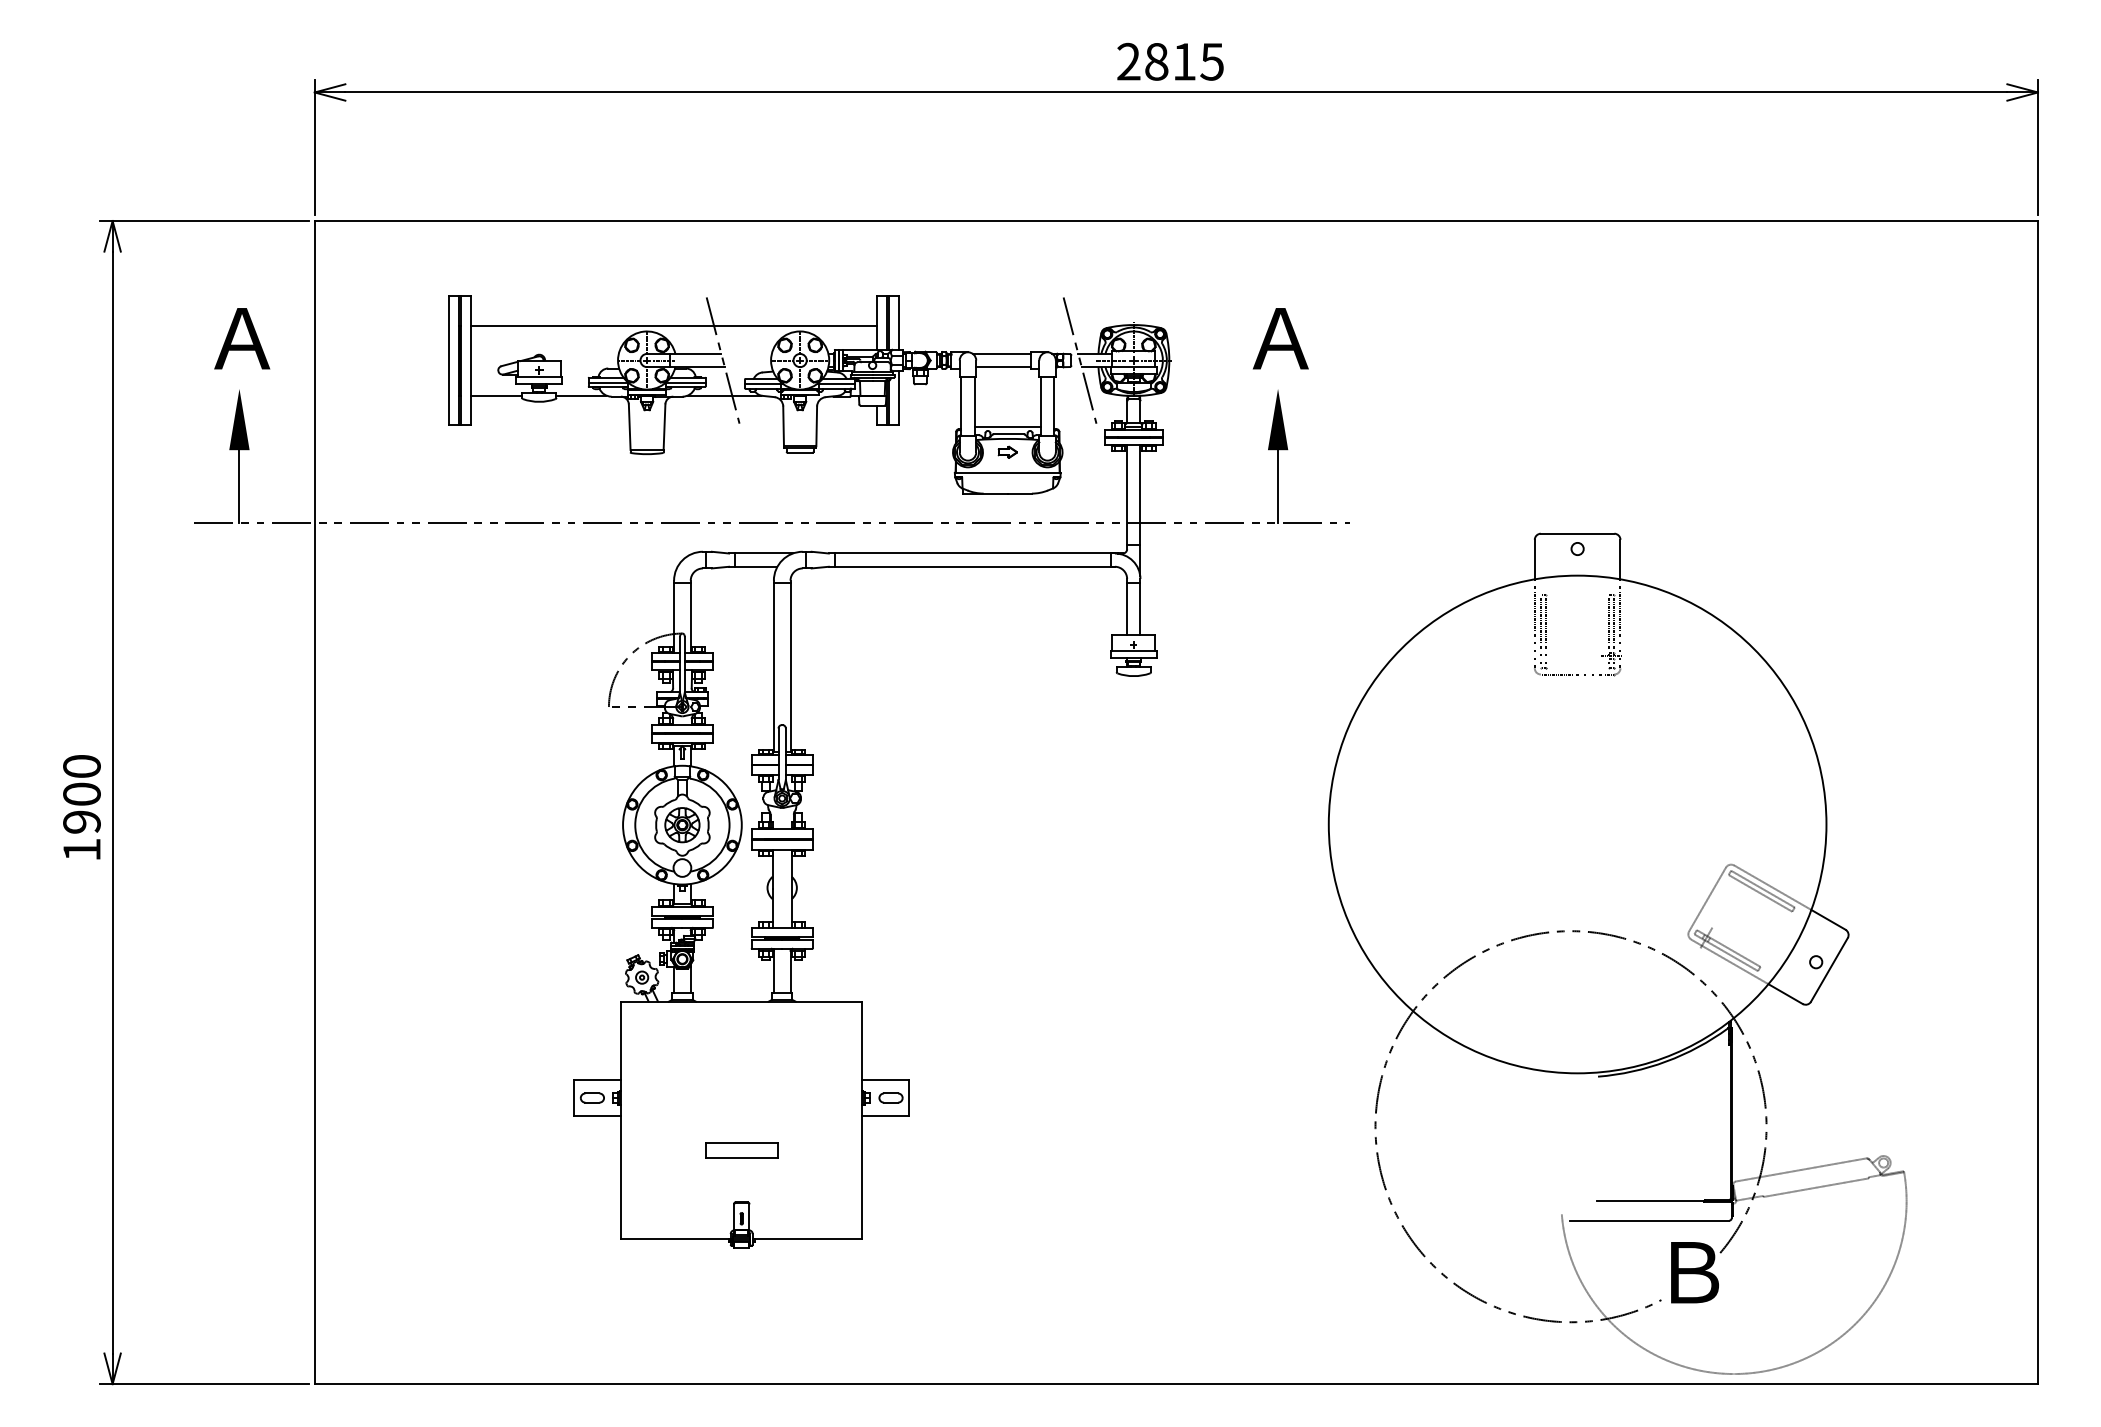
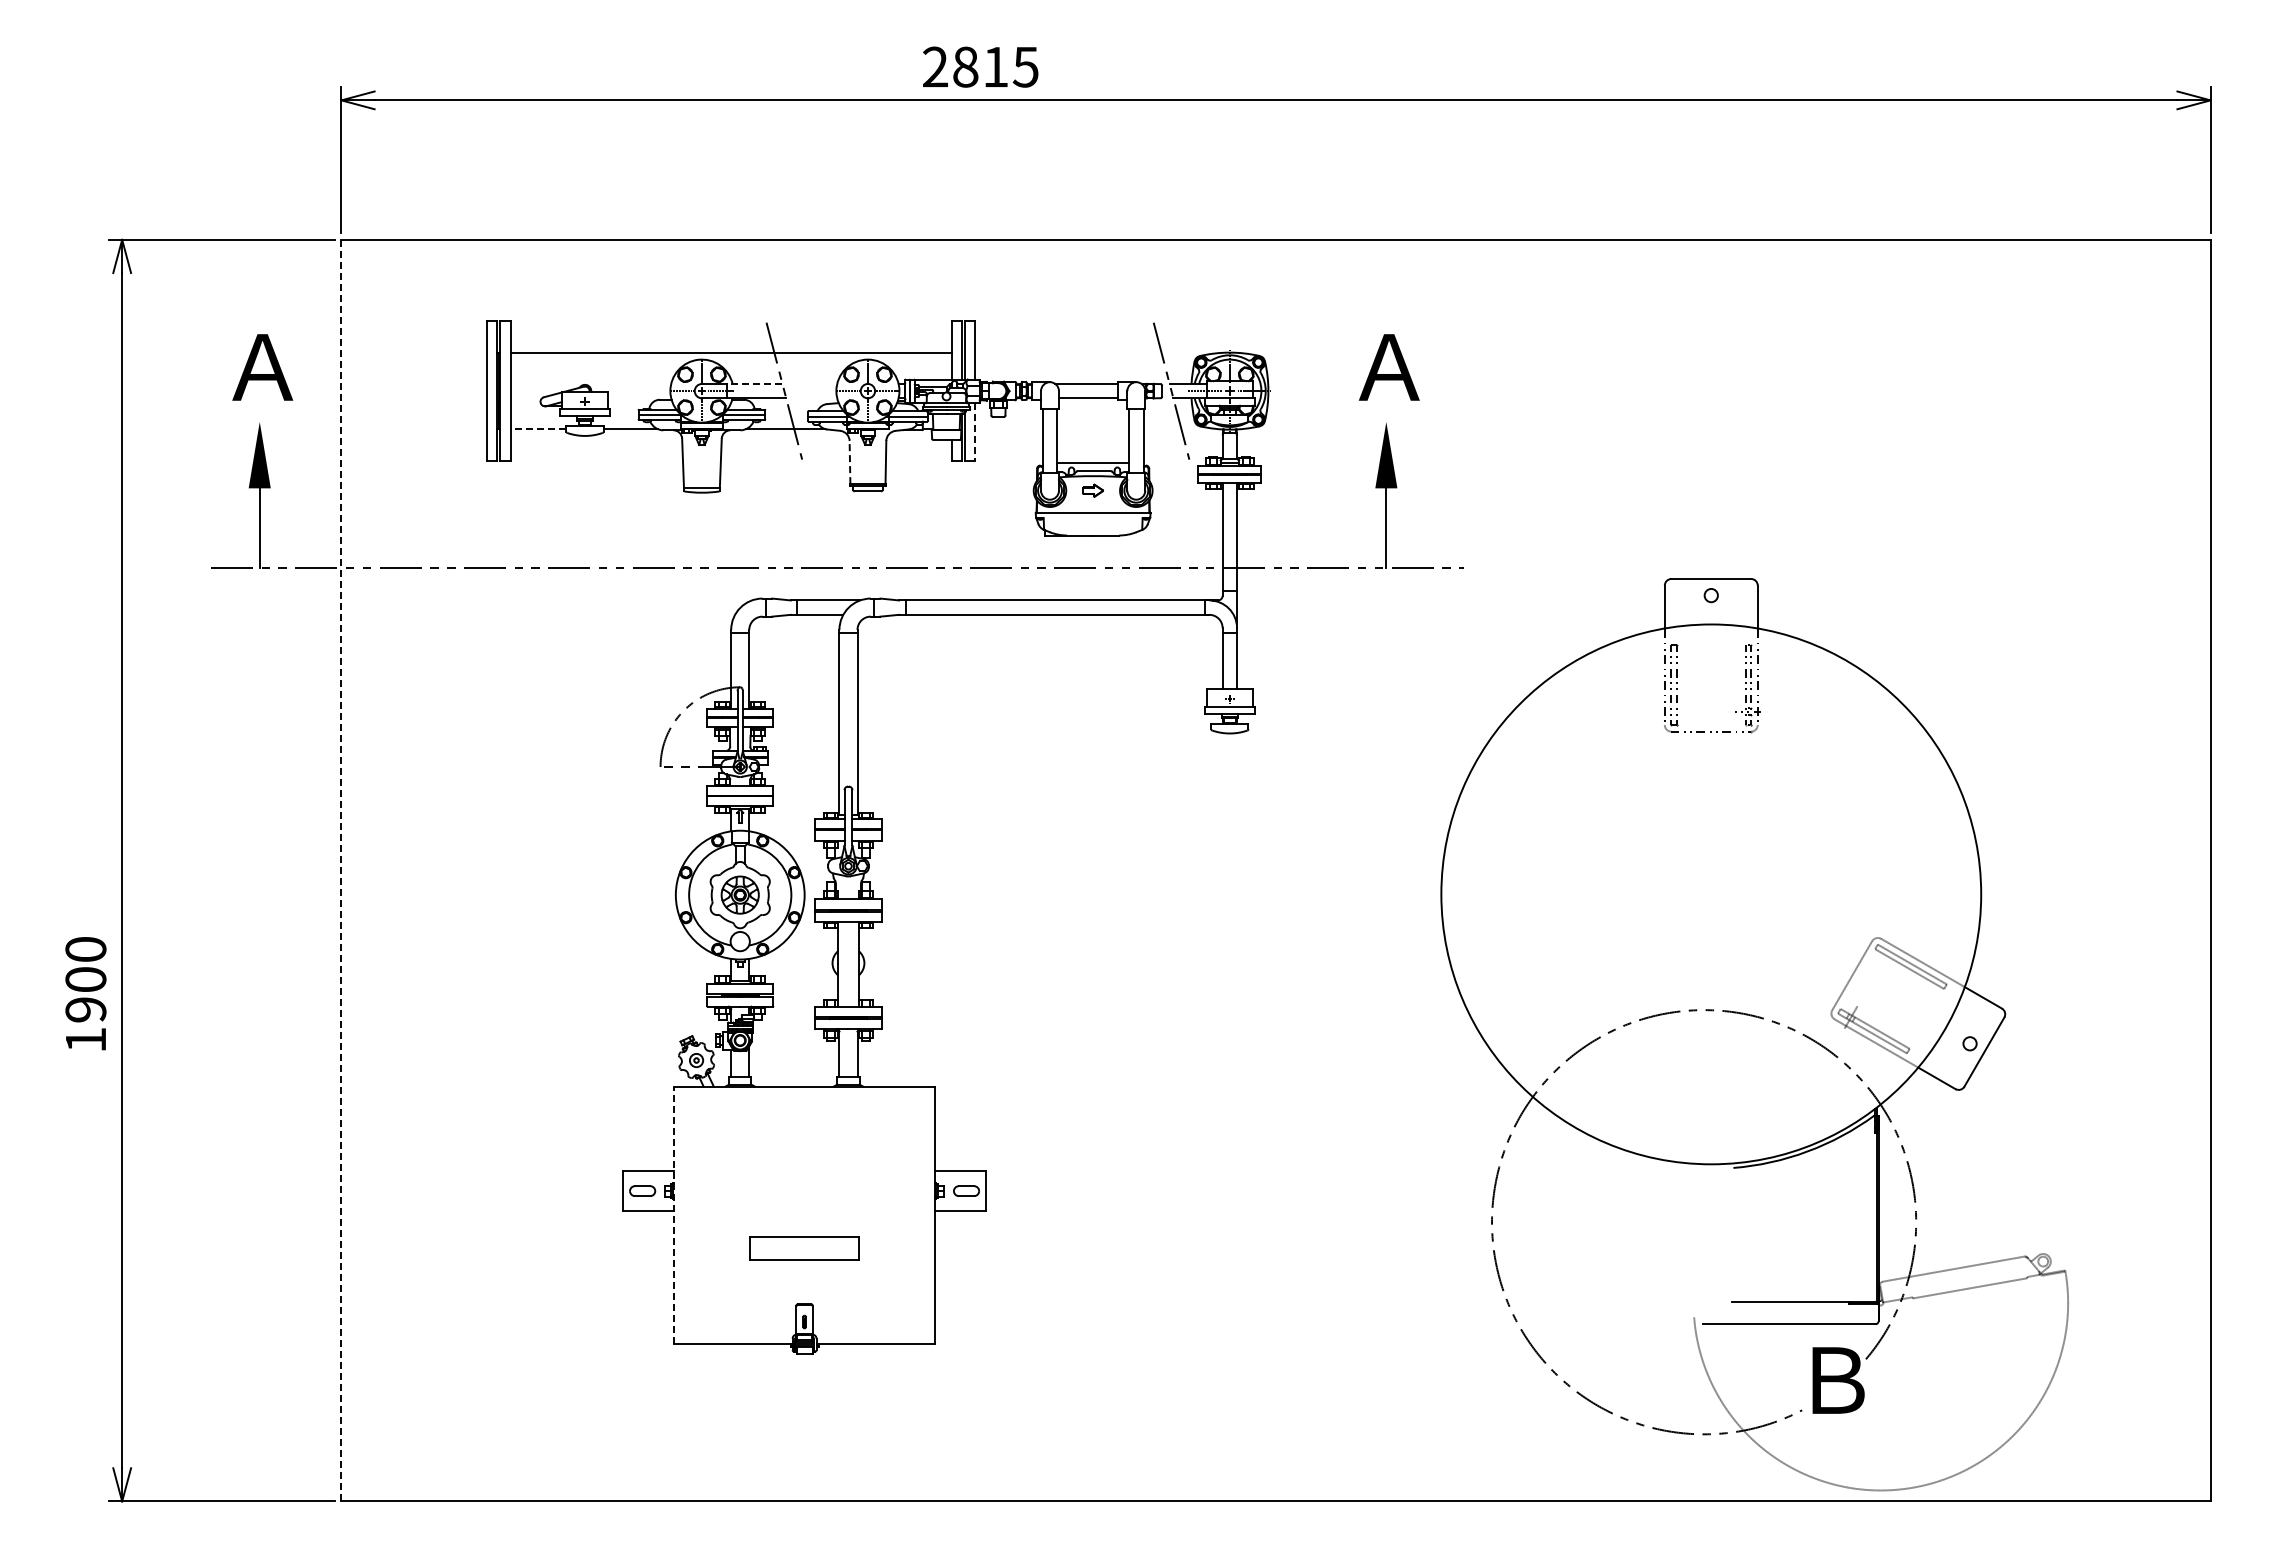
text: (1170, 61) -> (980, 66), moved
line: (695, 353) -> (754, 383), solid -> dashed
line: (496, 395) -> (538, 429), solid -> dashed
line: (899, 398) -> (975, 432), solid -> dashed
line: (784, 426) -> (850, 462), solid -> dashed
line: (314, 802) -> (341, 870), solid -> dashed
text: (81, 807) -> (85, 993), moved
line: (620, 1120) -> (673, 1215), solid -> dashed
part: (741, 1150) -> (804, 1247), size x1.4

